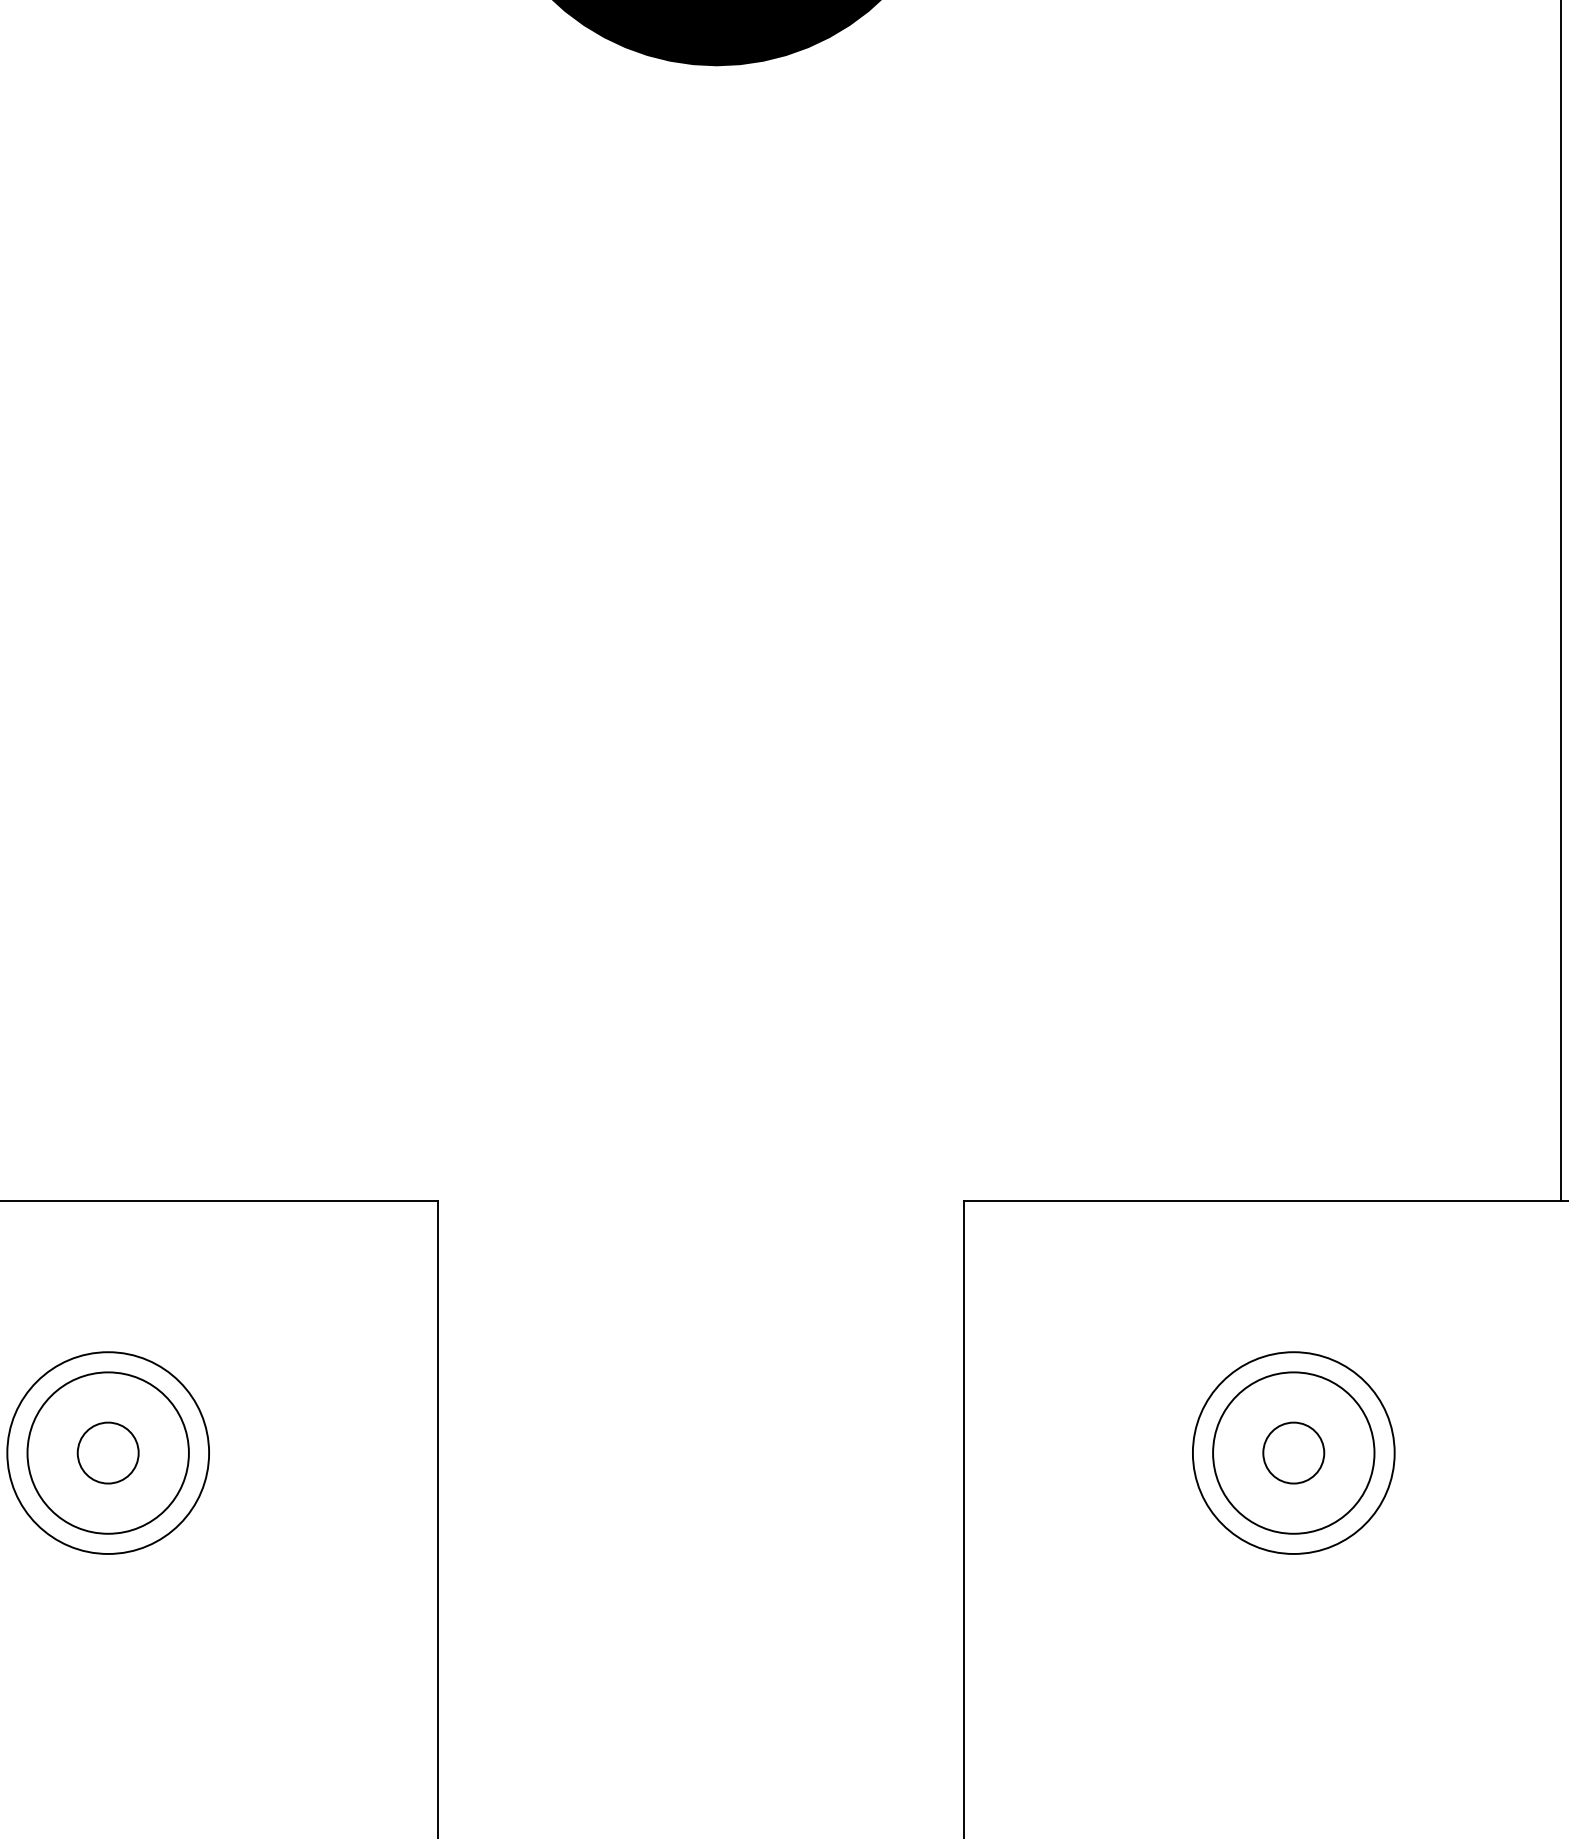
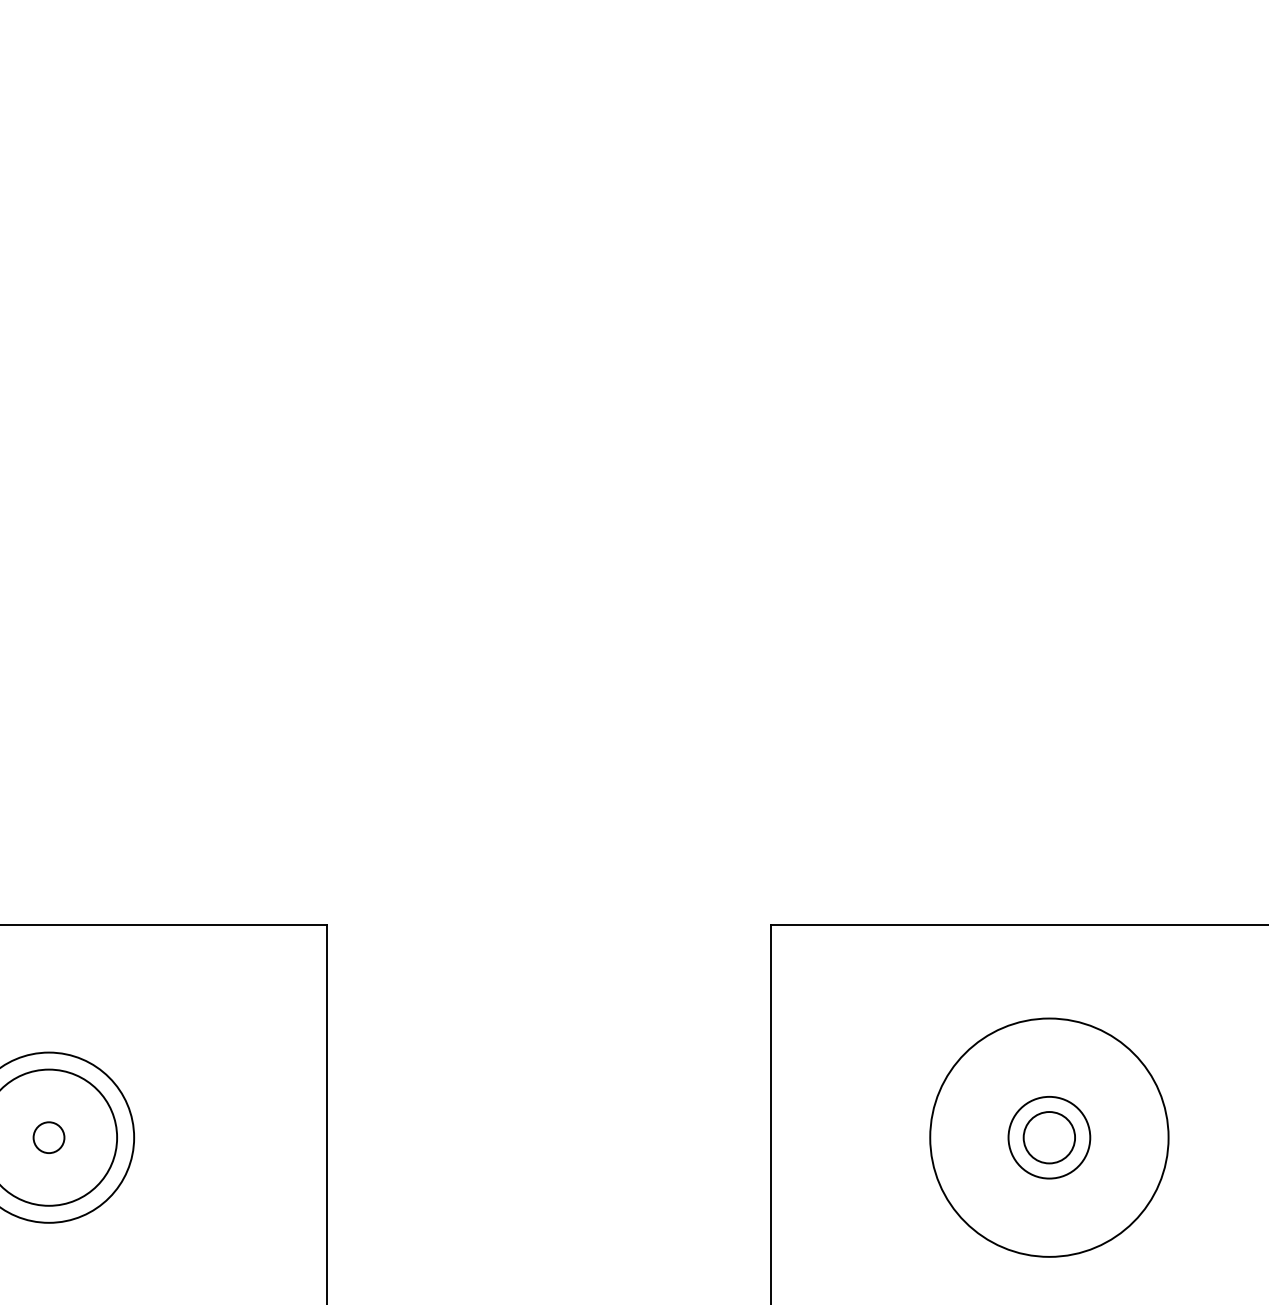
circle: (107, 1452) -> (48, 1137), size x0.6
circle: (1293, 1452) -> (1049, 1137), size x0.6
circle: (1293, 1452) -> (1049, 1137), size x1.4

